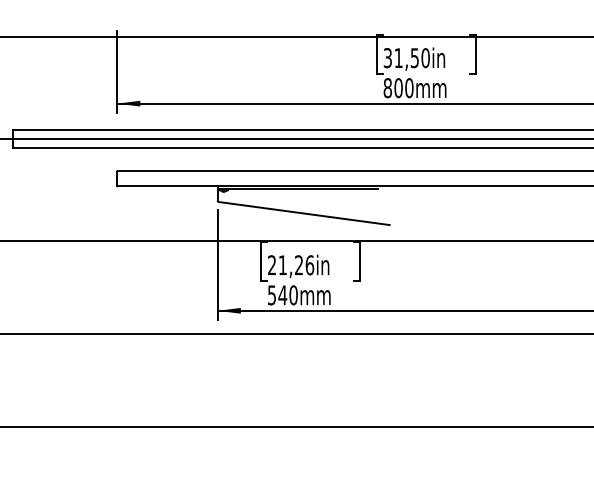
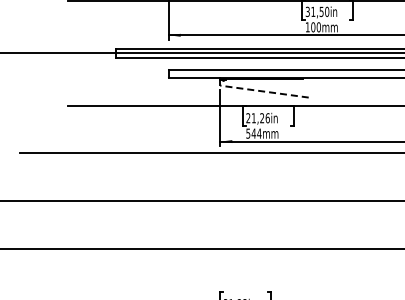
text: (387, 88) -> (307, 27), 800mm -> 100mm
line: (303, 213) -> (264, 91), solid -> dashed
text: (293, 295) -> (259, 133), 540mm -> 544mm

